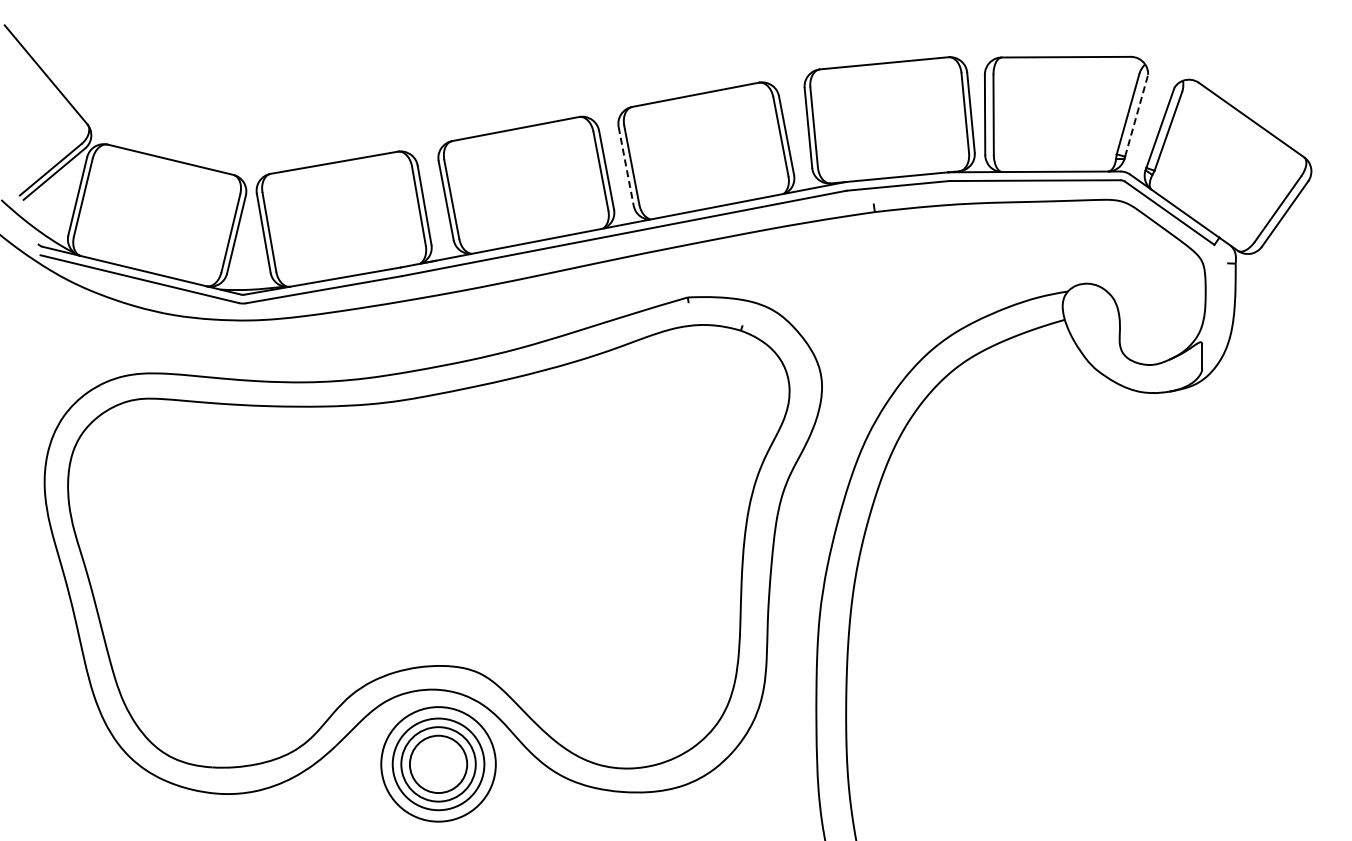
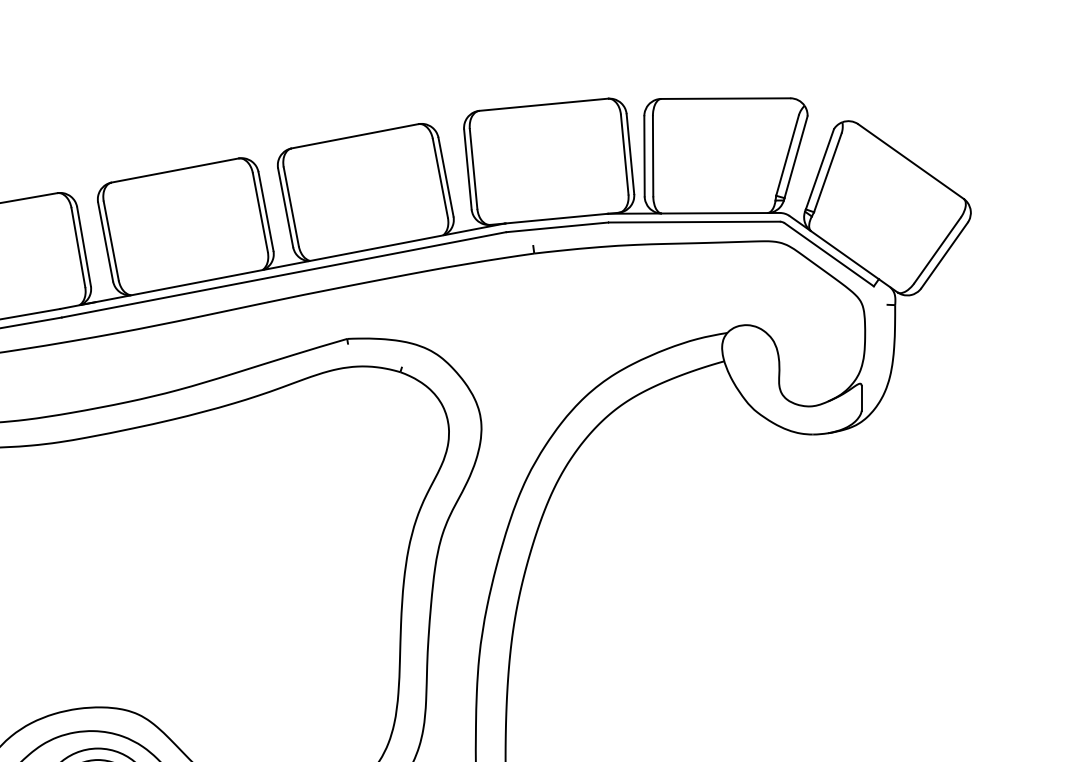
line: (1136, 115) -> (795, 156), dashed -> solid
line: (626, 166) -> (285, 207), dashed -> solid

